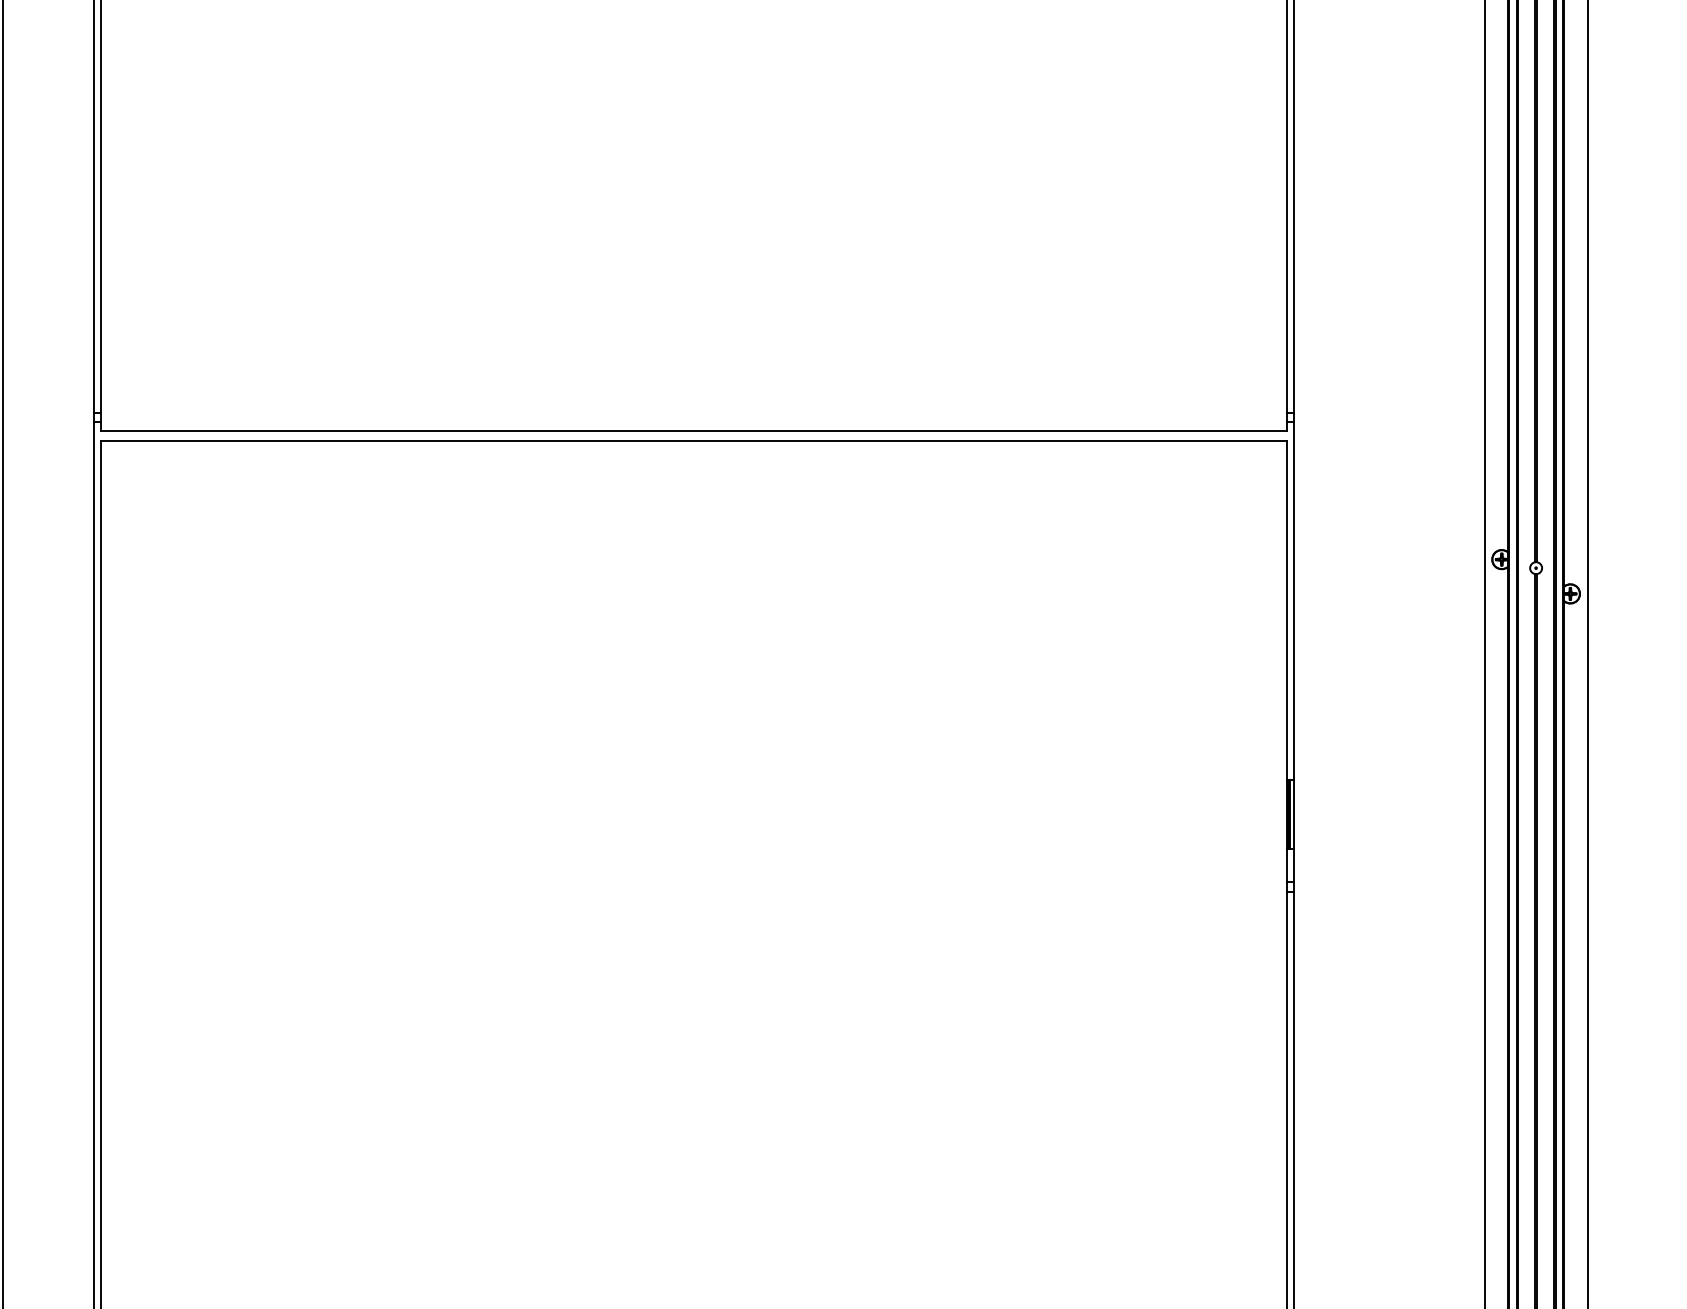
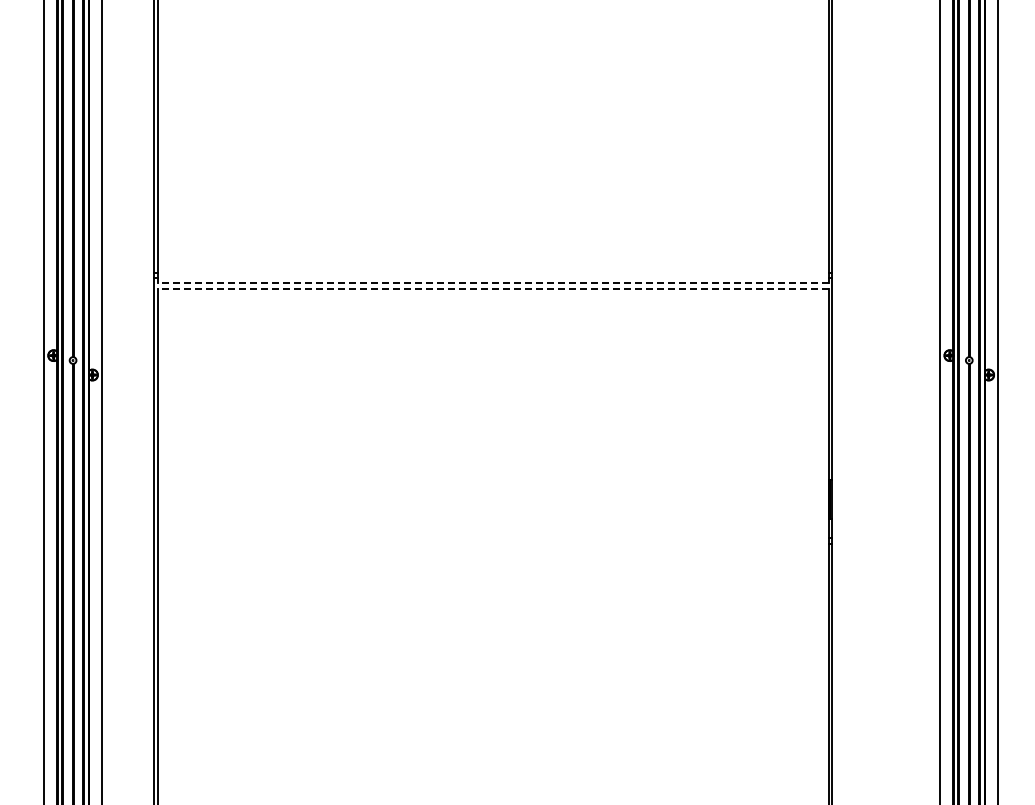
line: (692, 430) -> (492, 282), solid -> dashed
line: (692, 440) -> (492, 288), solid -> dashed

